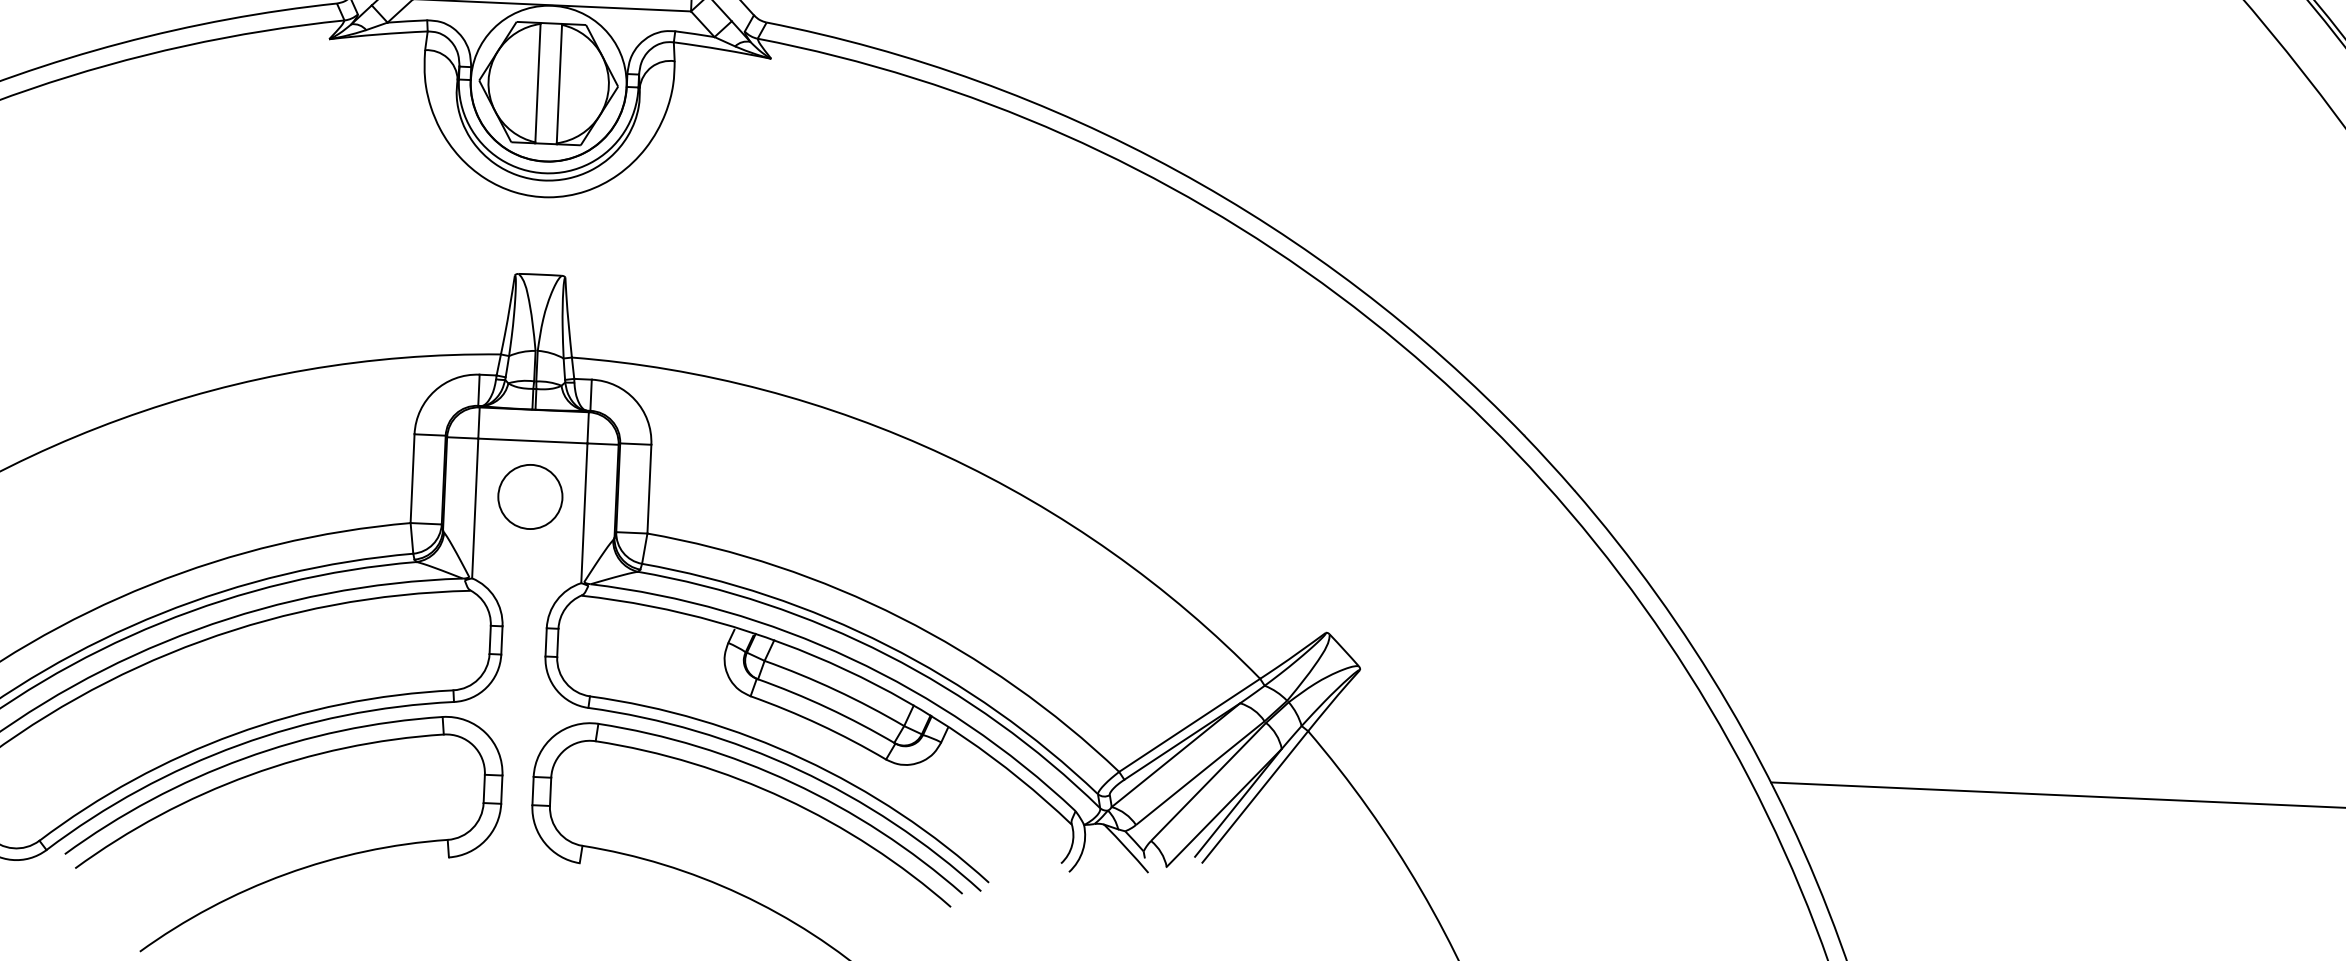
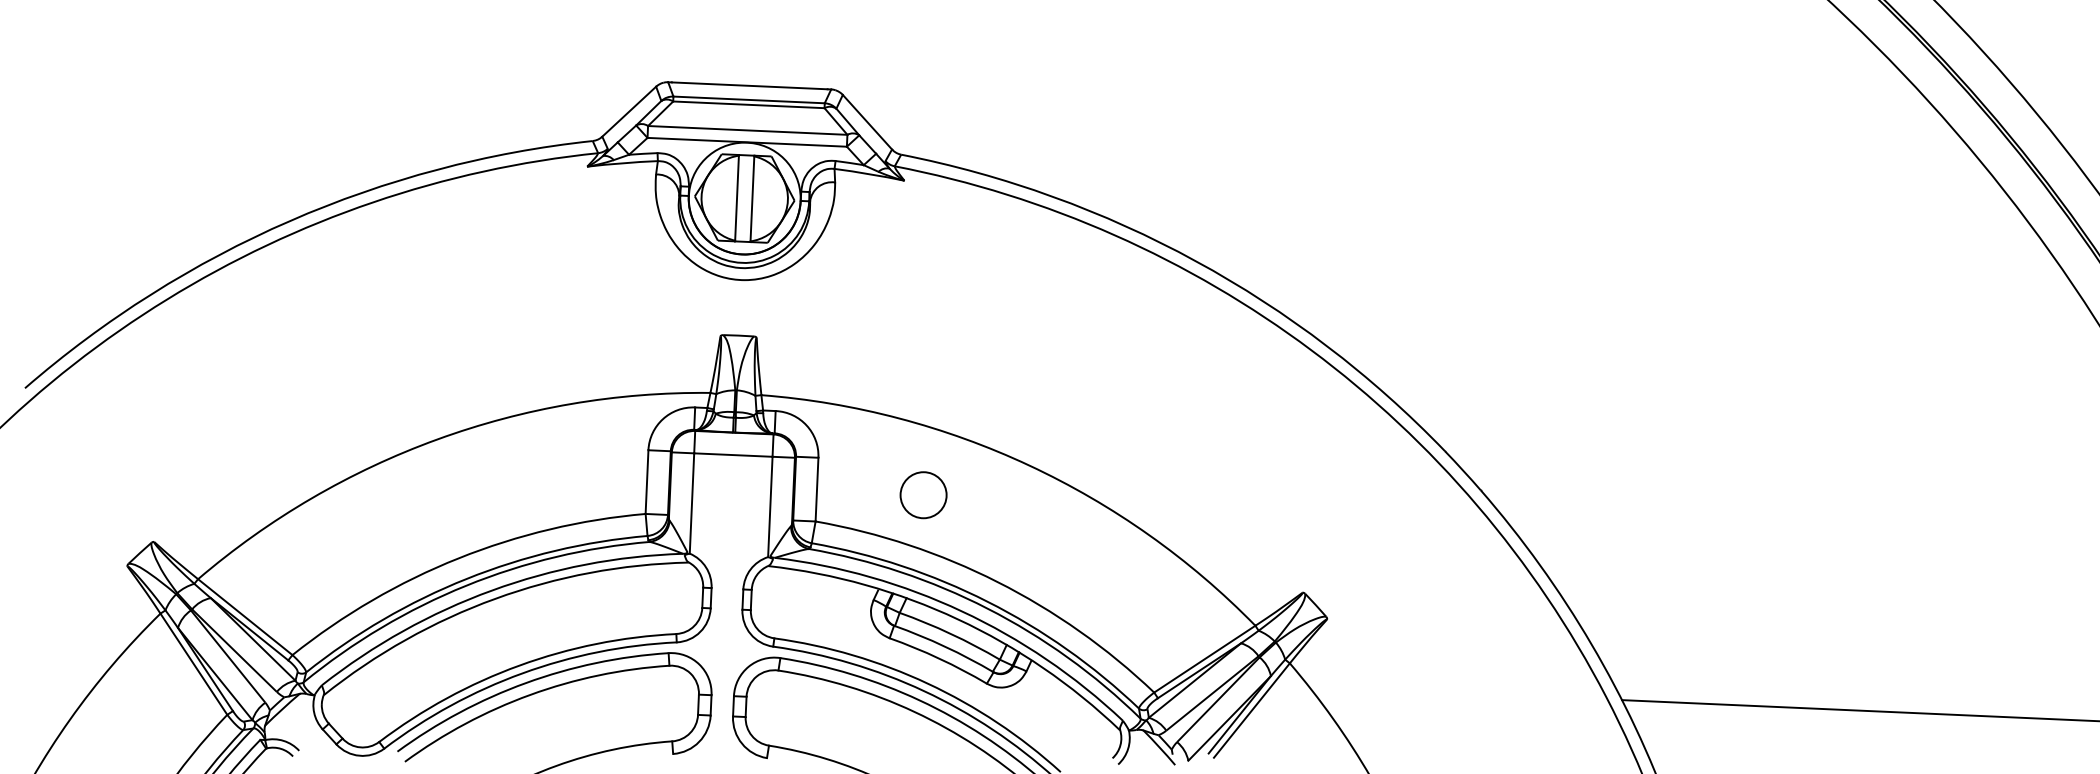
circle: (530, 497) -> (923, 495), moved

